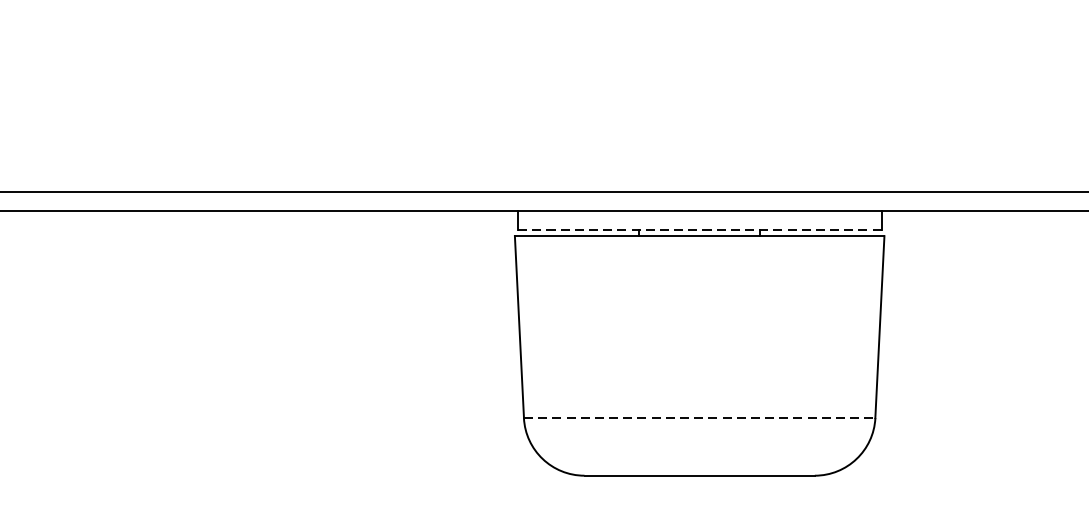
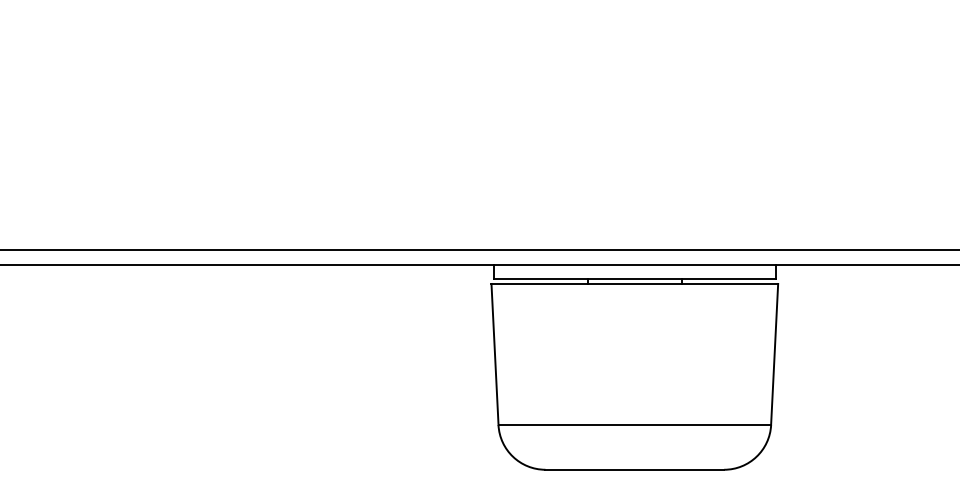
line: (699, 230) -> (634, 279), dashed -> solid
line: (700, 418) -> (635, 425), dashed -> solid

